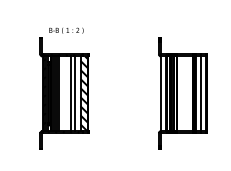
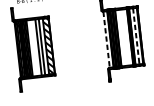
line: (161, 94) -> (106, 40), solid -> dashed
line: (200, 94) -> (135, 36), solid -> dashed

